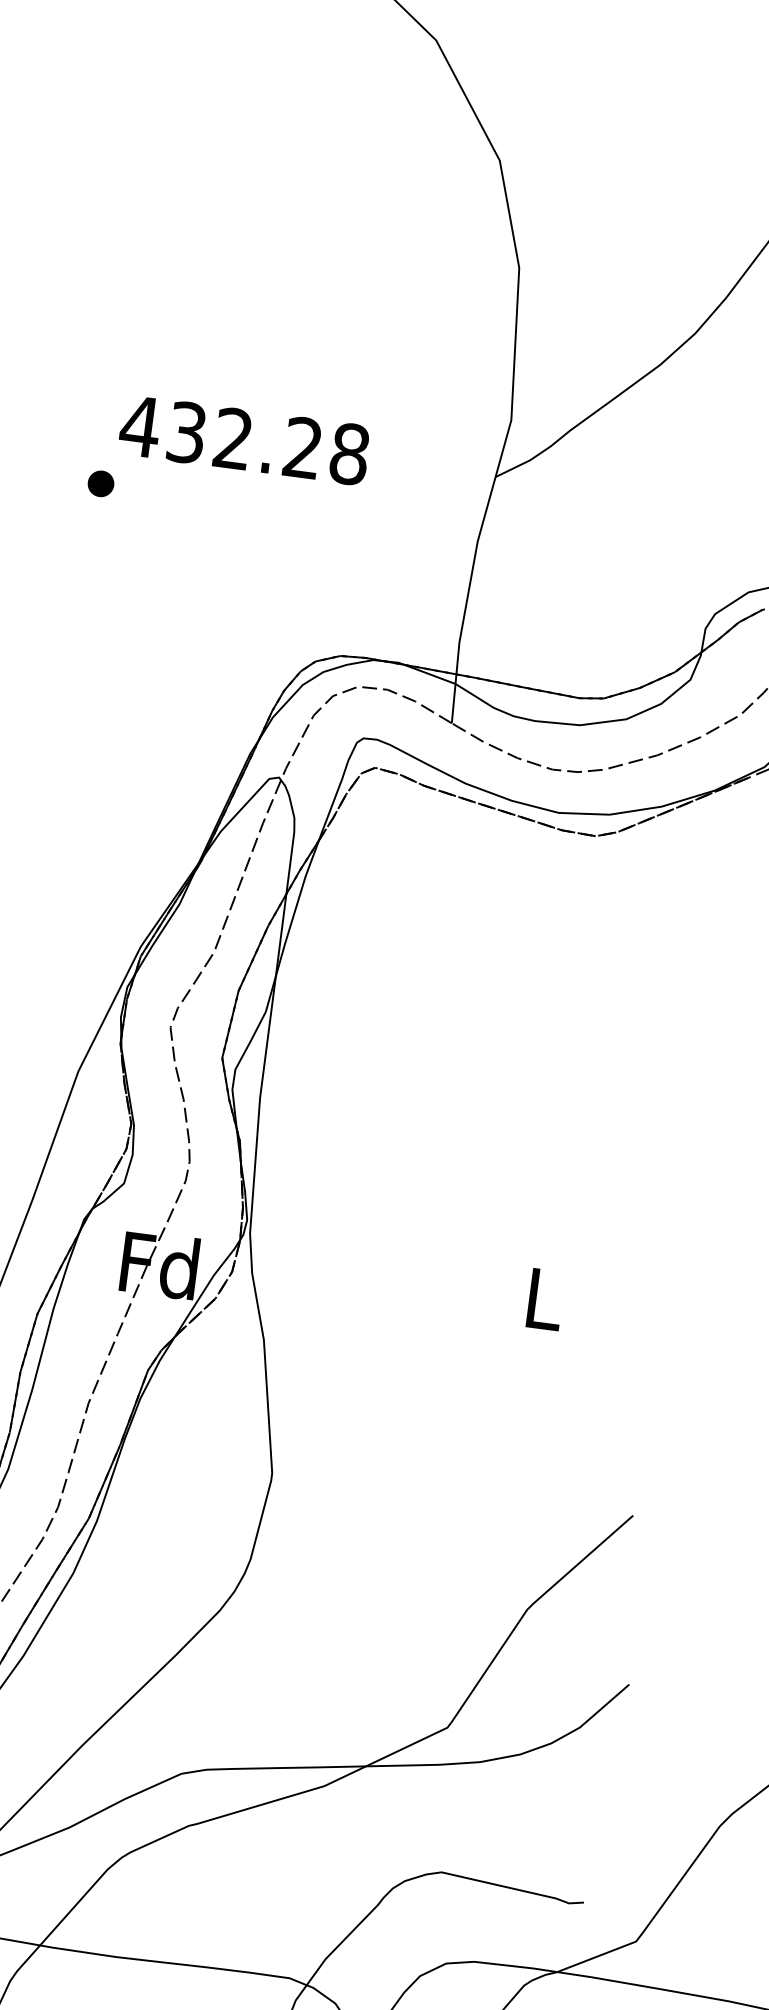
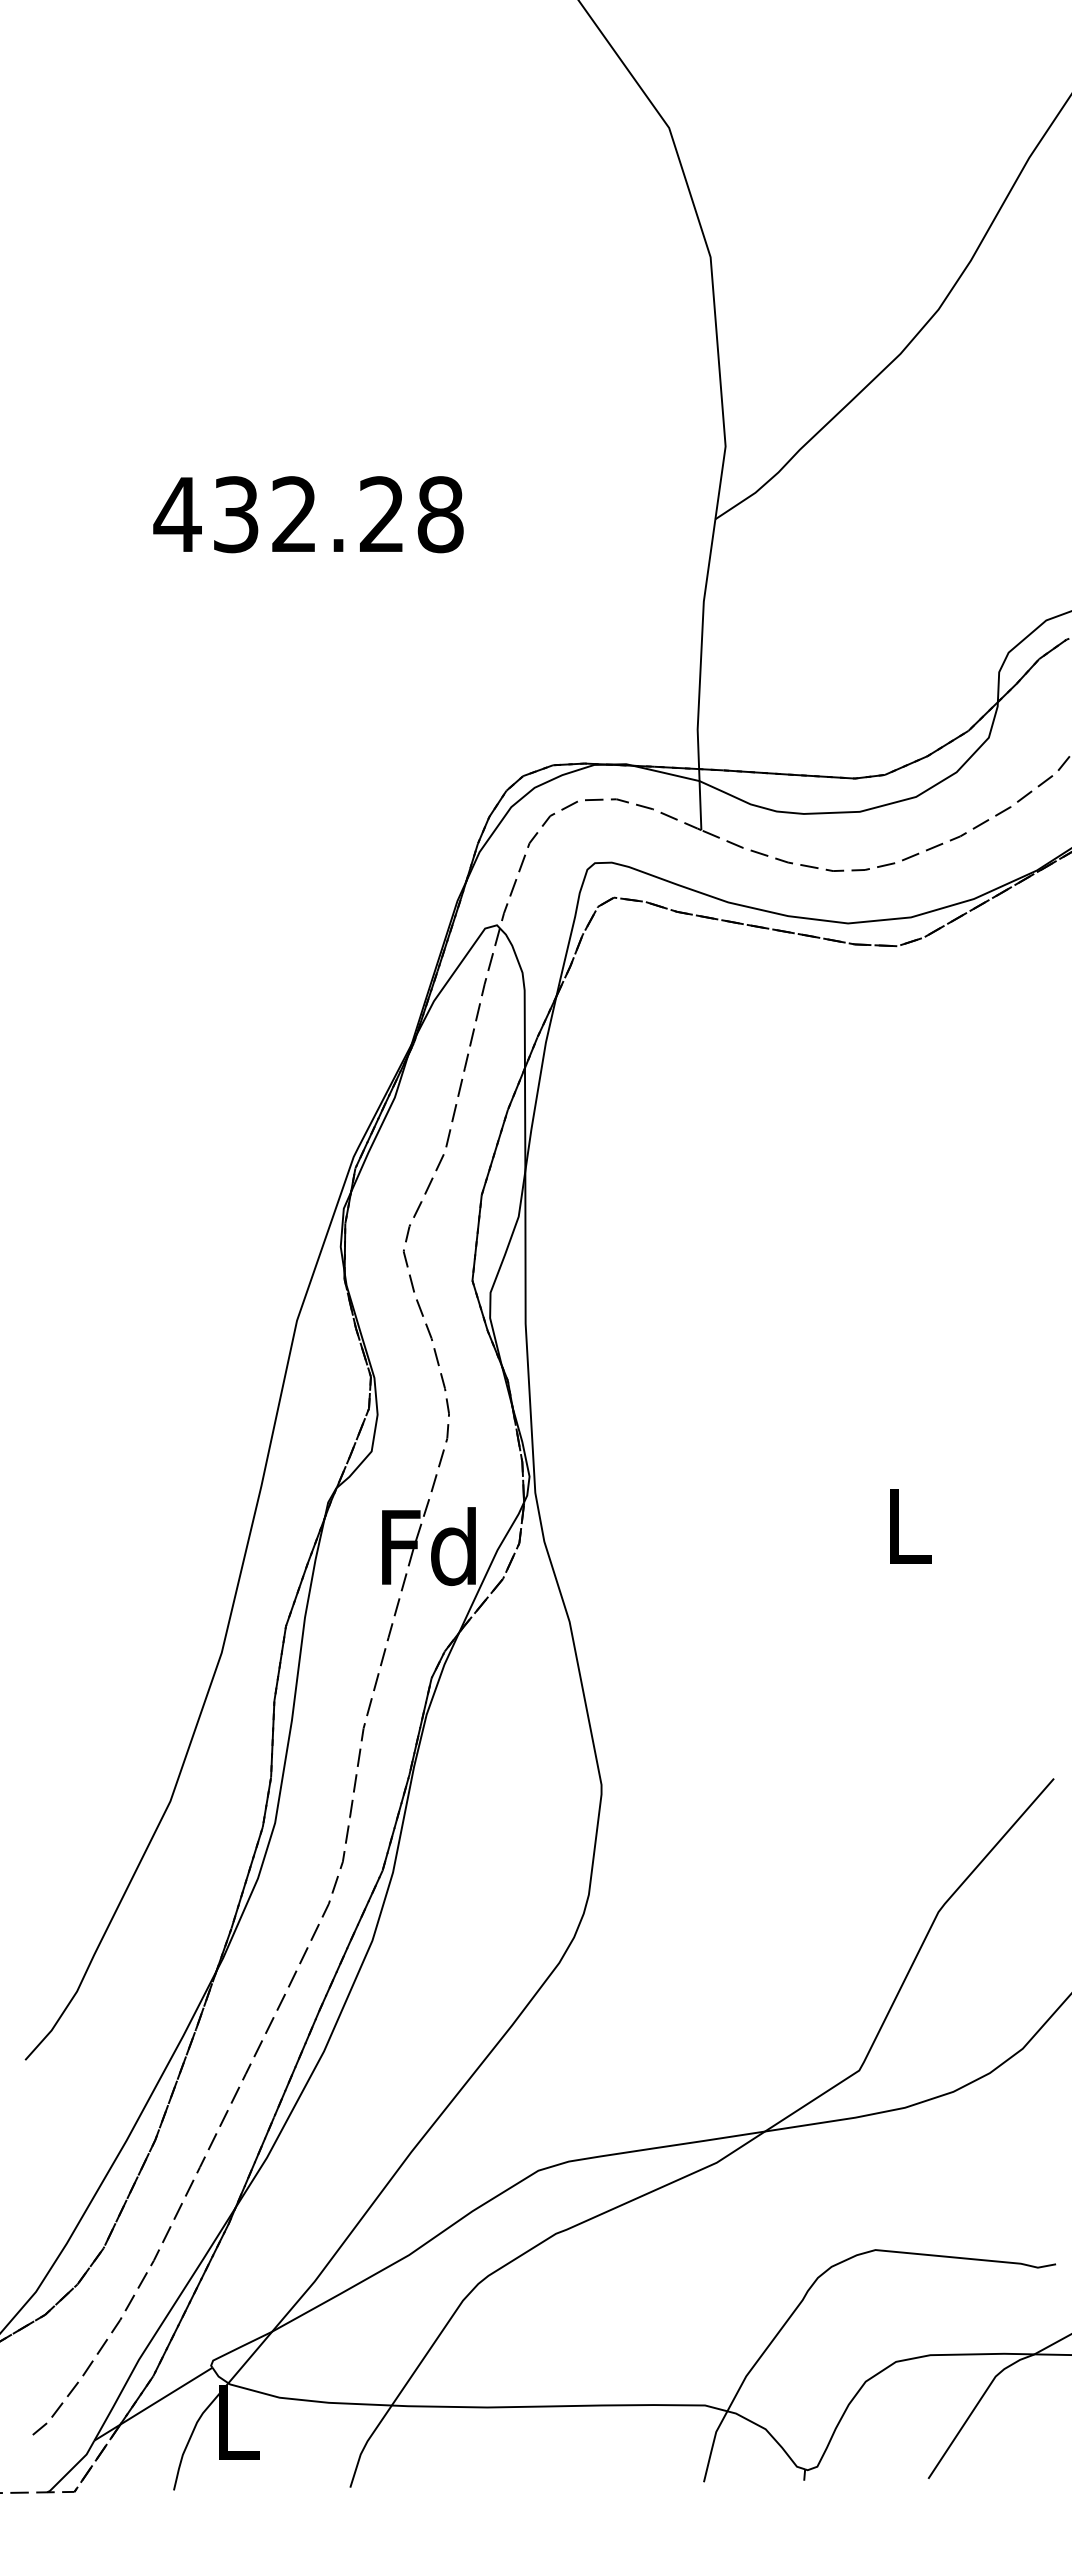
text: (244, 440) -> (308, 514), moved
part: (101, 483) -> (229, 591), removed

